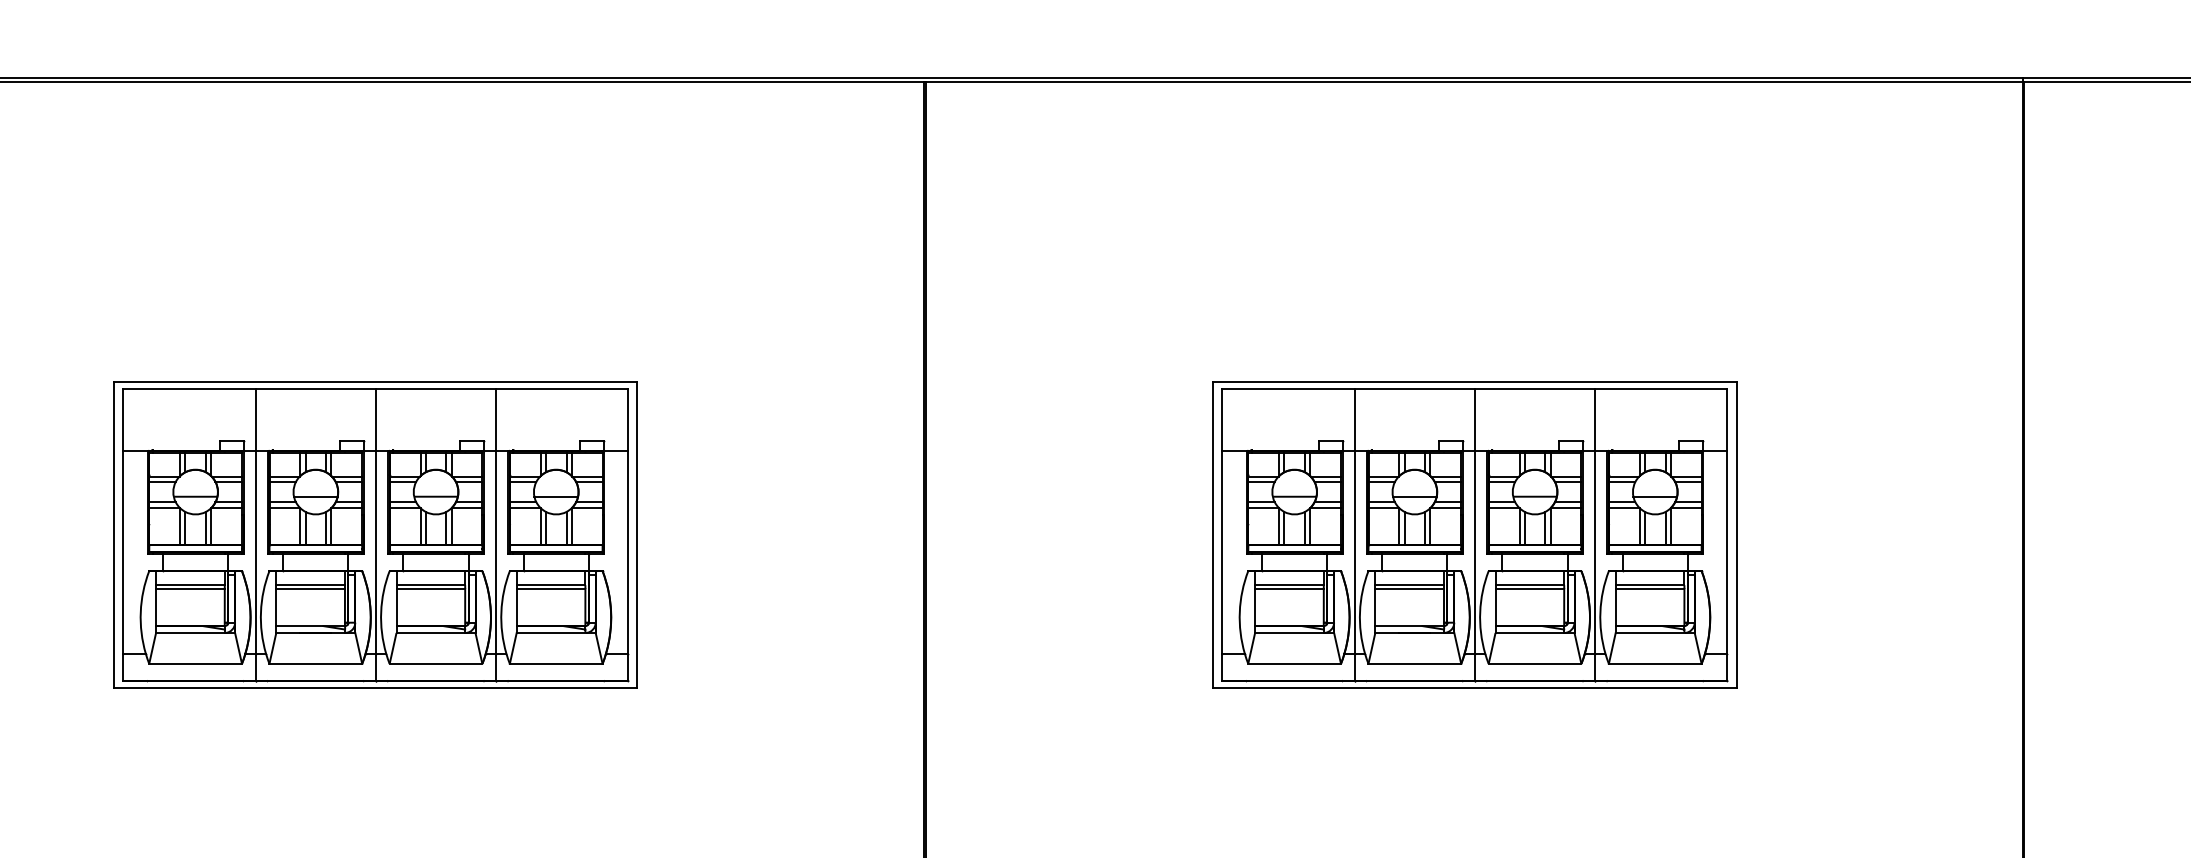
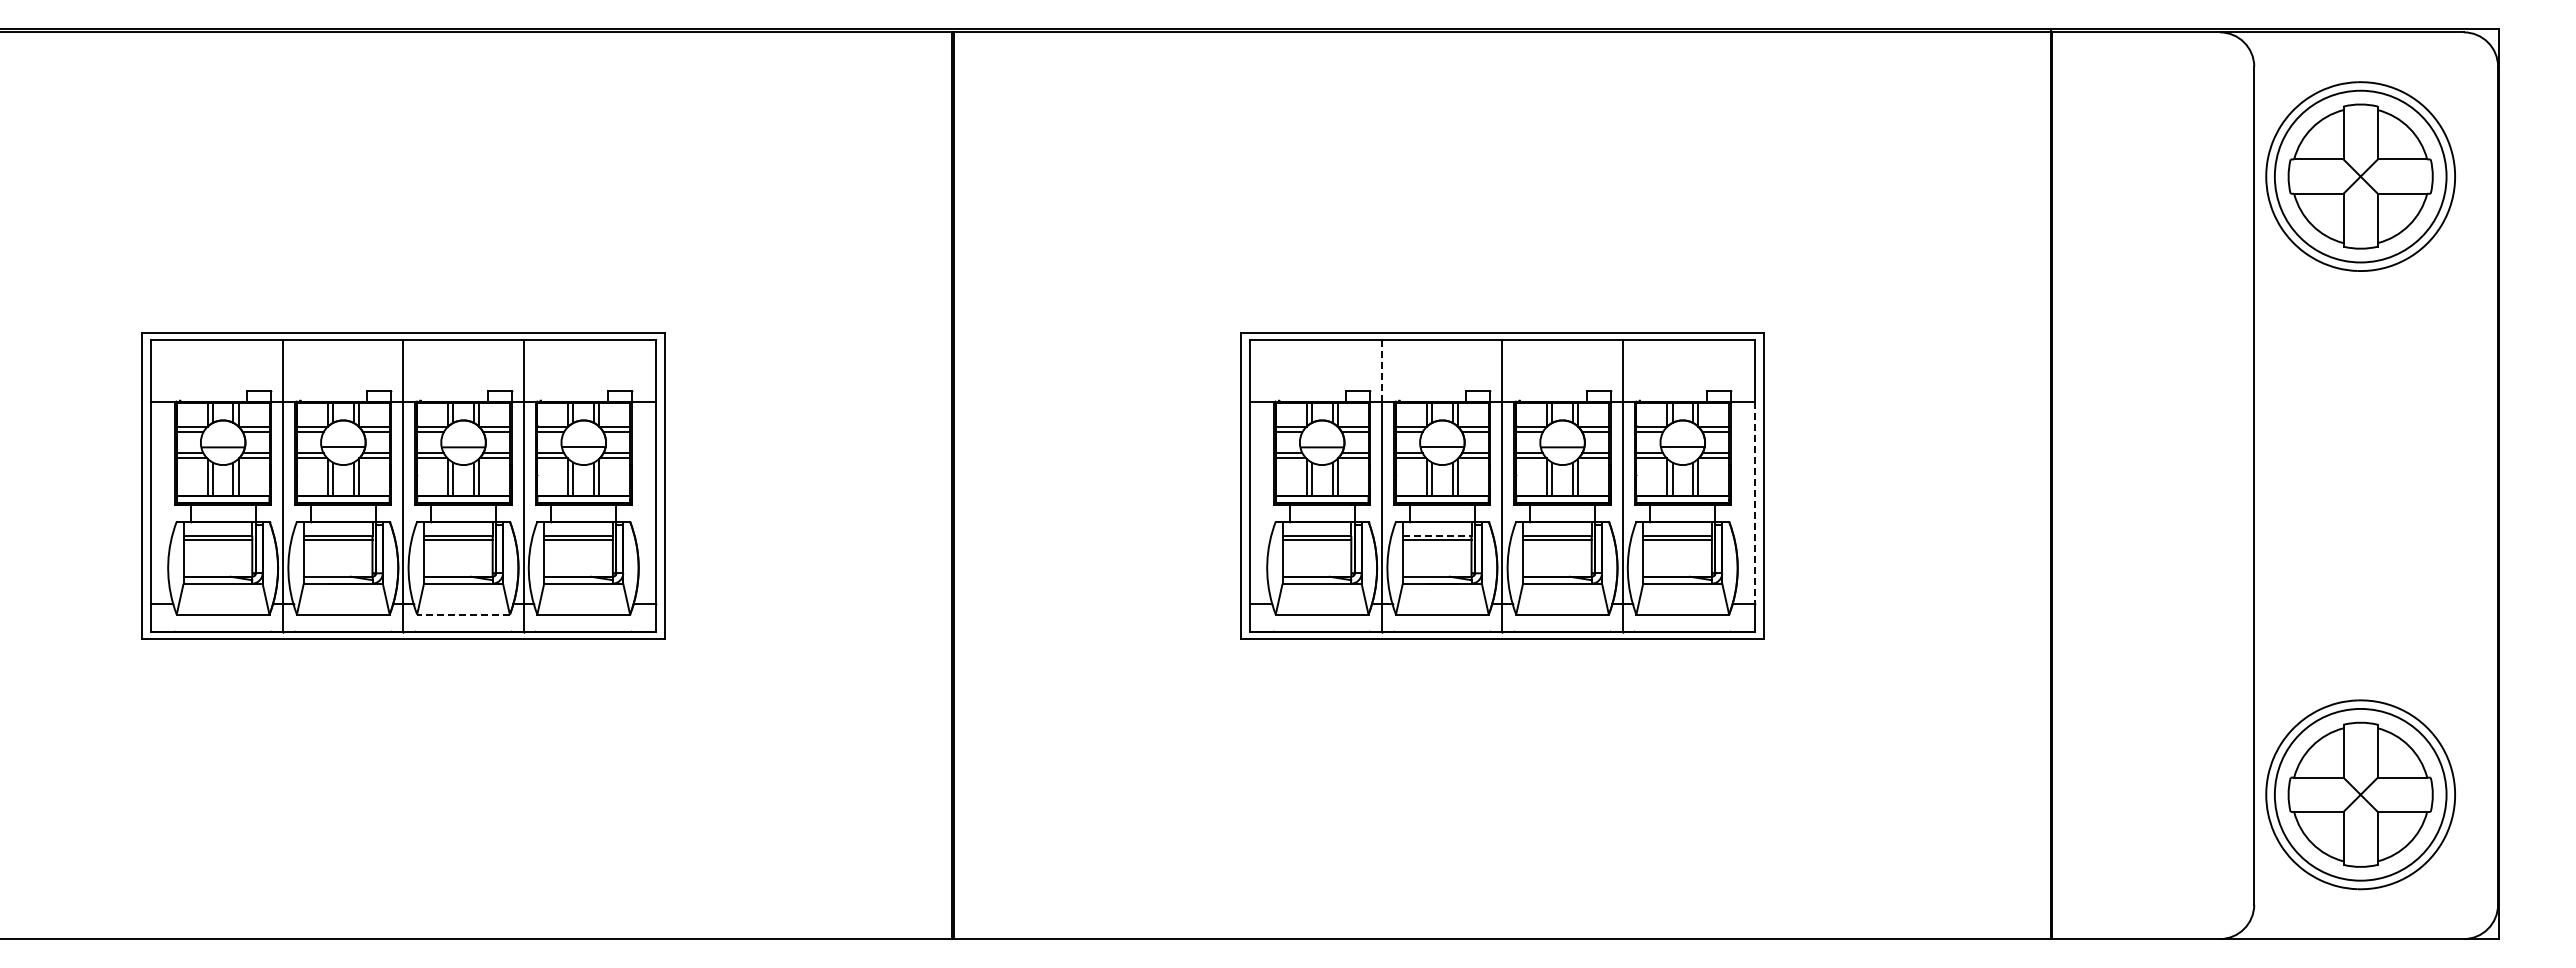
line: (1354, 419) -> (1382, 370), solid -> dashed
line: (1726, 552) -> (1754, 503), solid -> dashed
line: (1409, 584) -> (1437, 535), solid -> dashed
line: (435, 663) -> (463, 614), solid -> dashed

